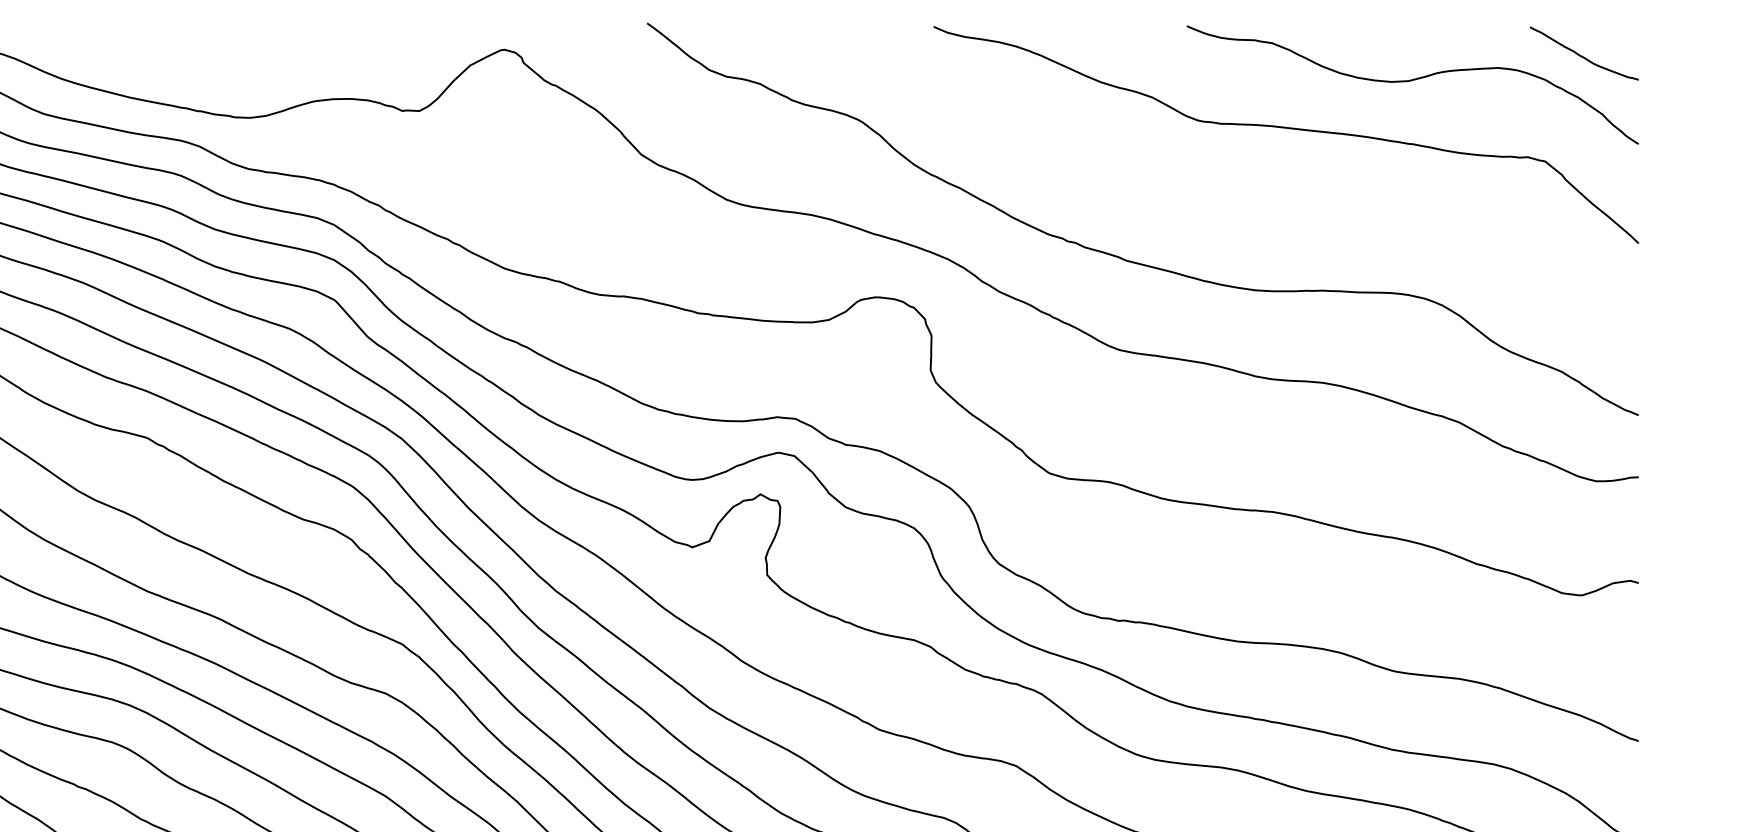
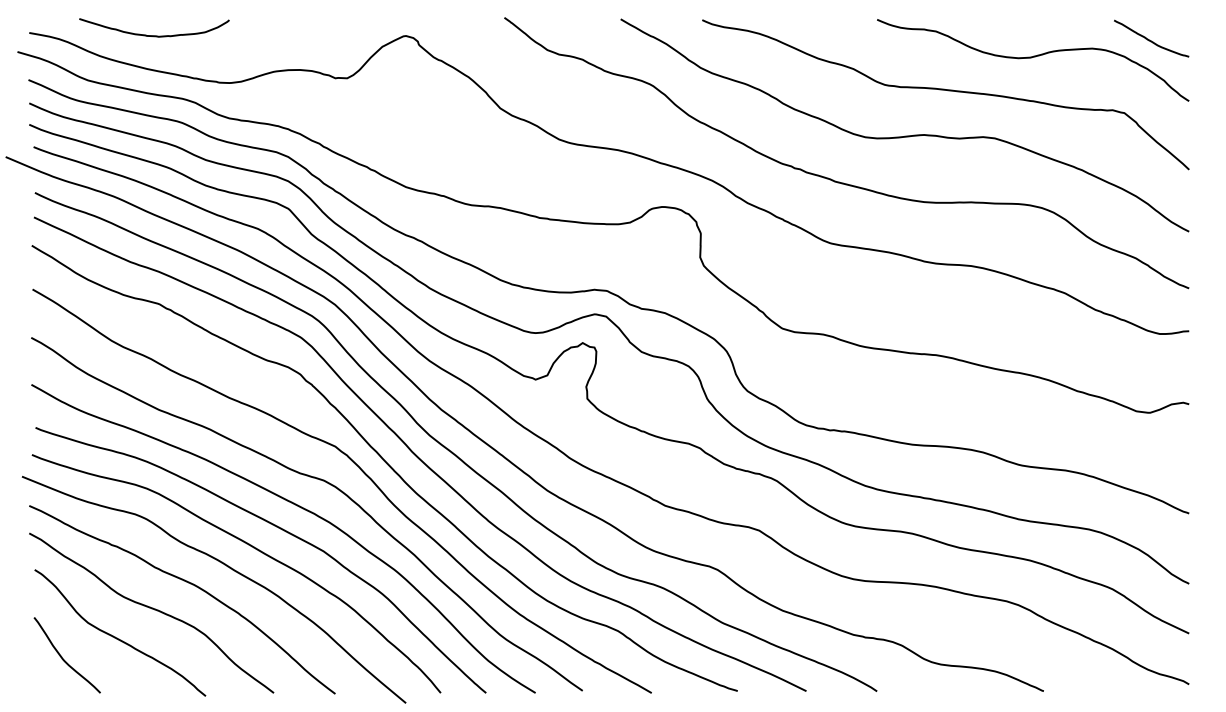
curve: (140, 49) -> (154, 35), added
curve: (1226, 193) -> (904, 135), added

